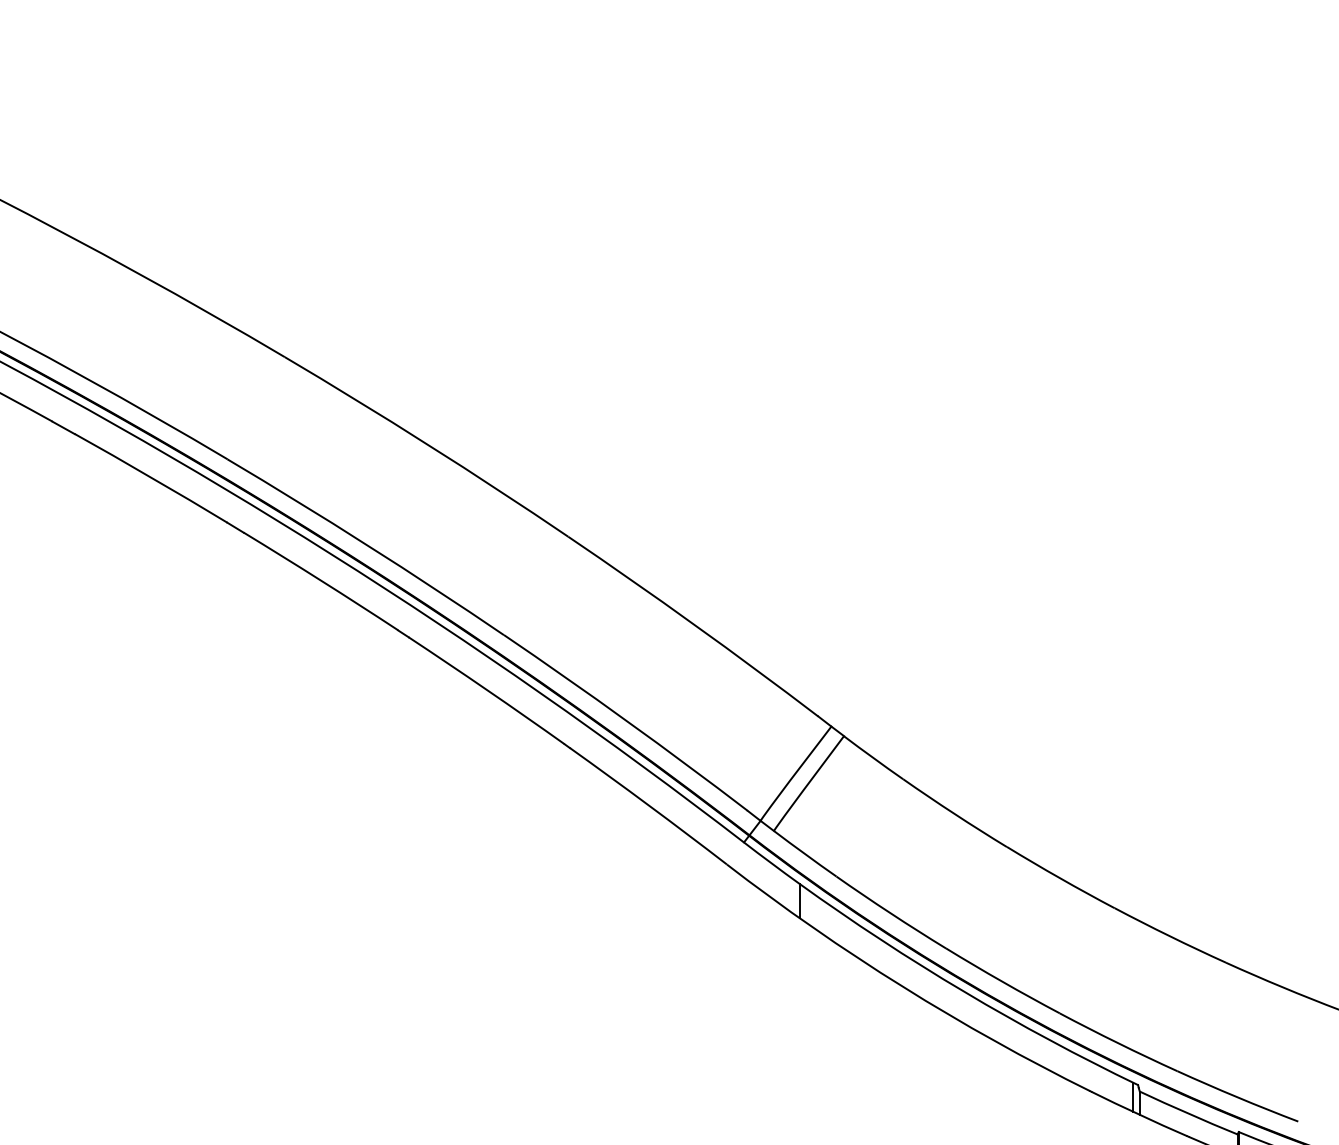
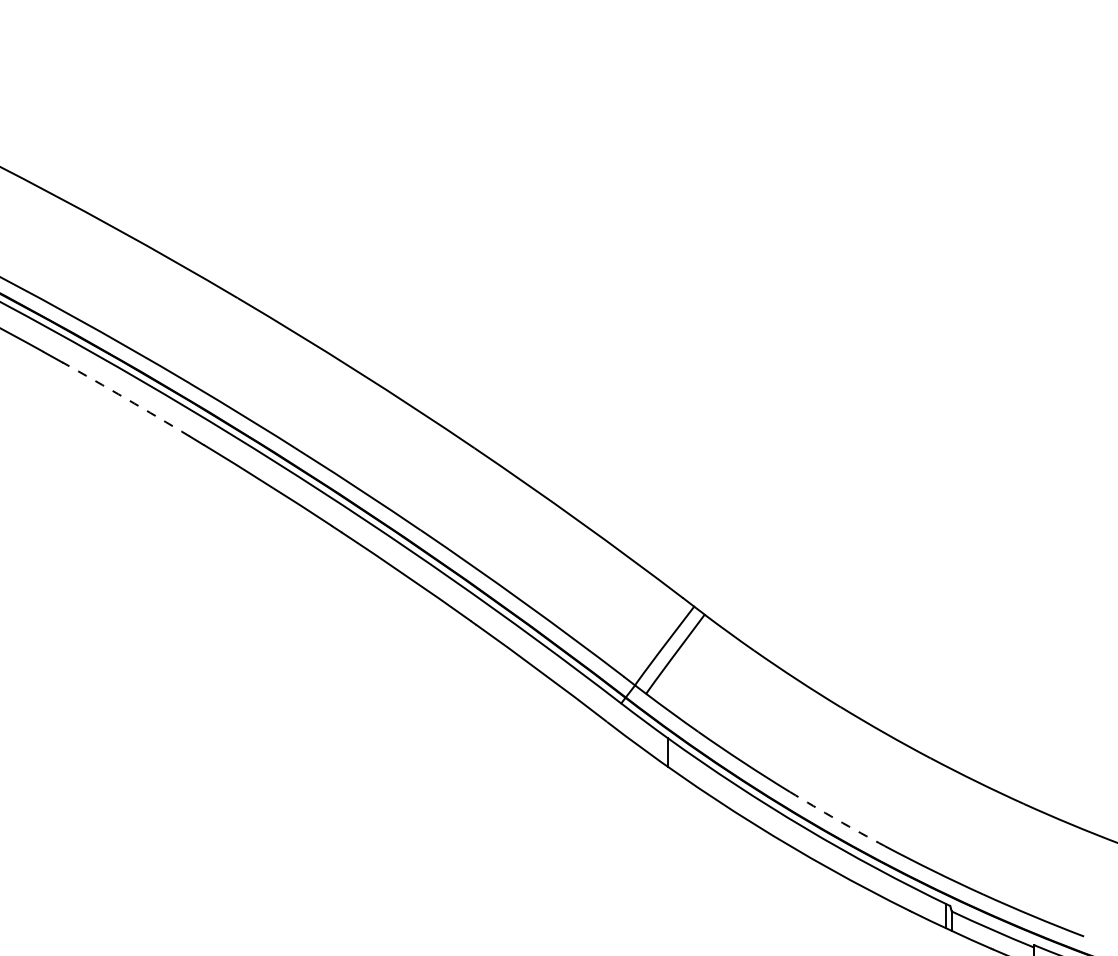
arc: (151, 477) -> (126, 398), solid -> dashed
arc: (1002, 981) -> (837, 819), solid -> dashed

